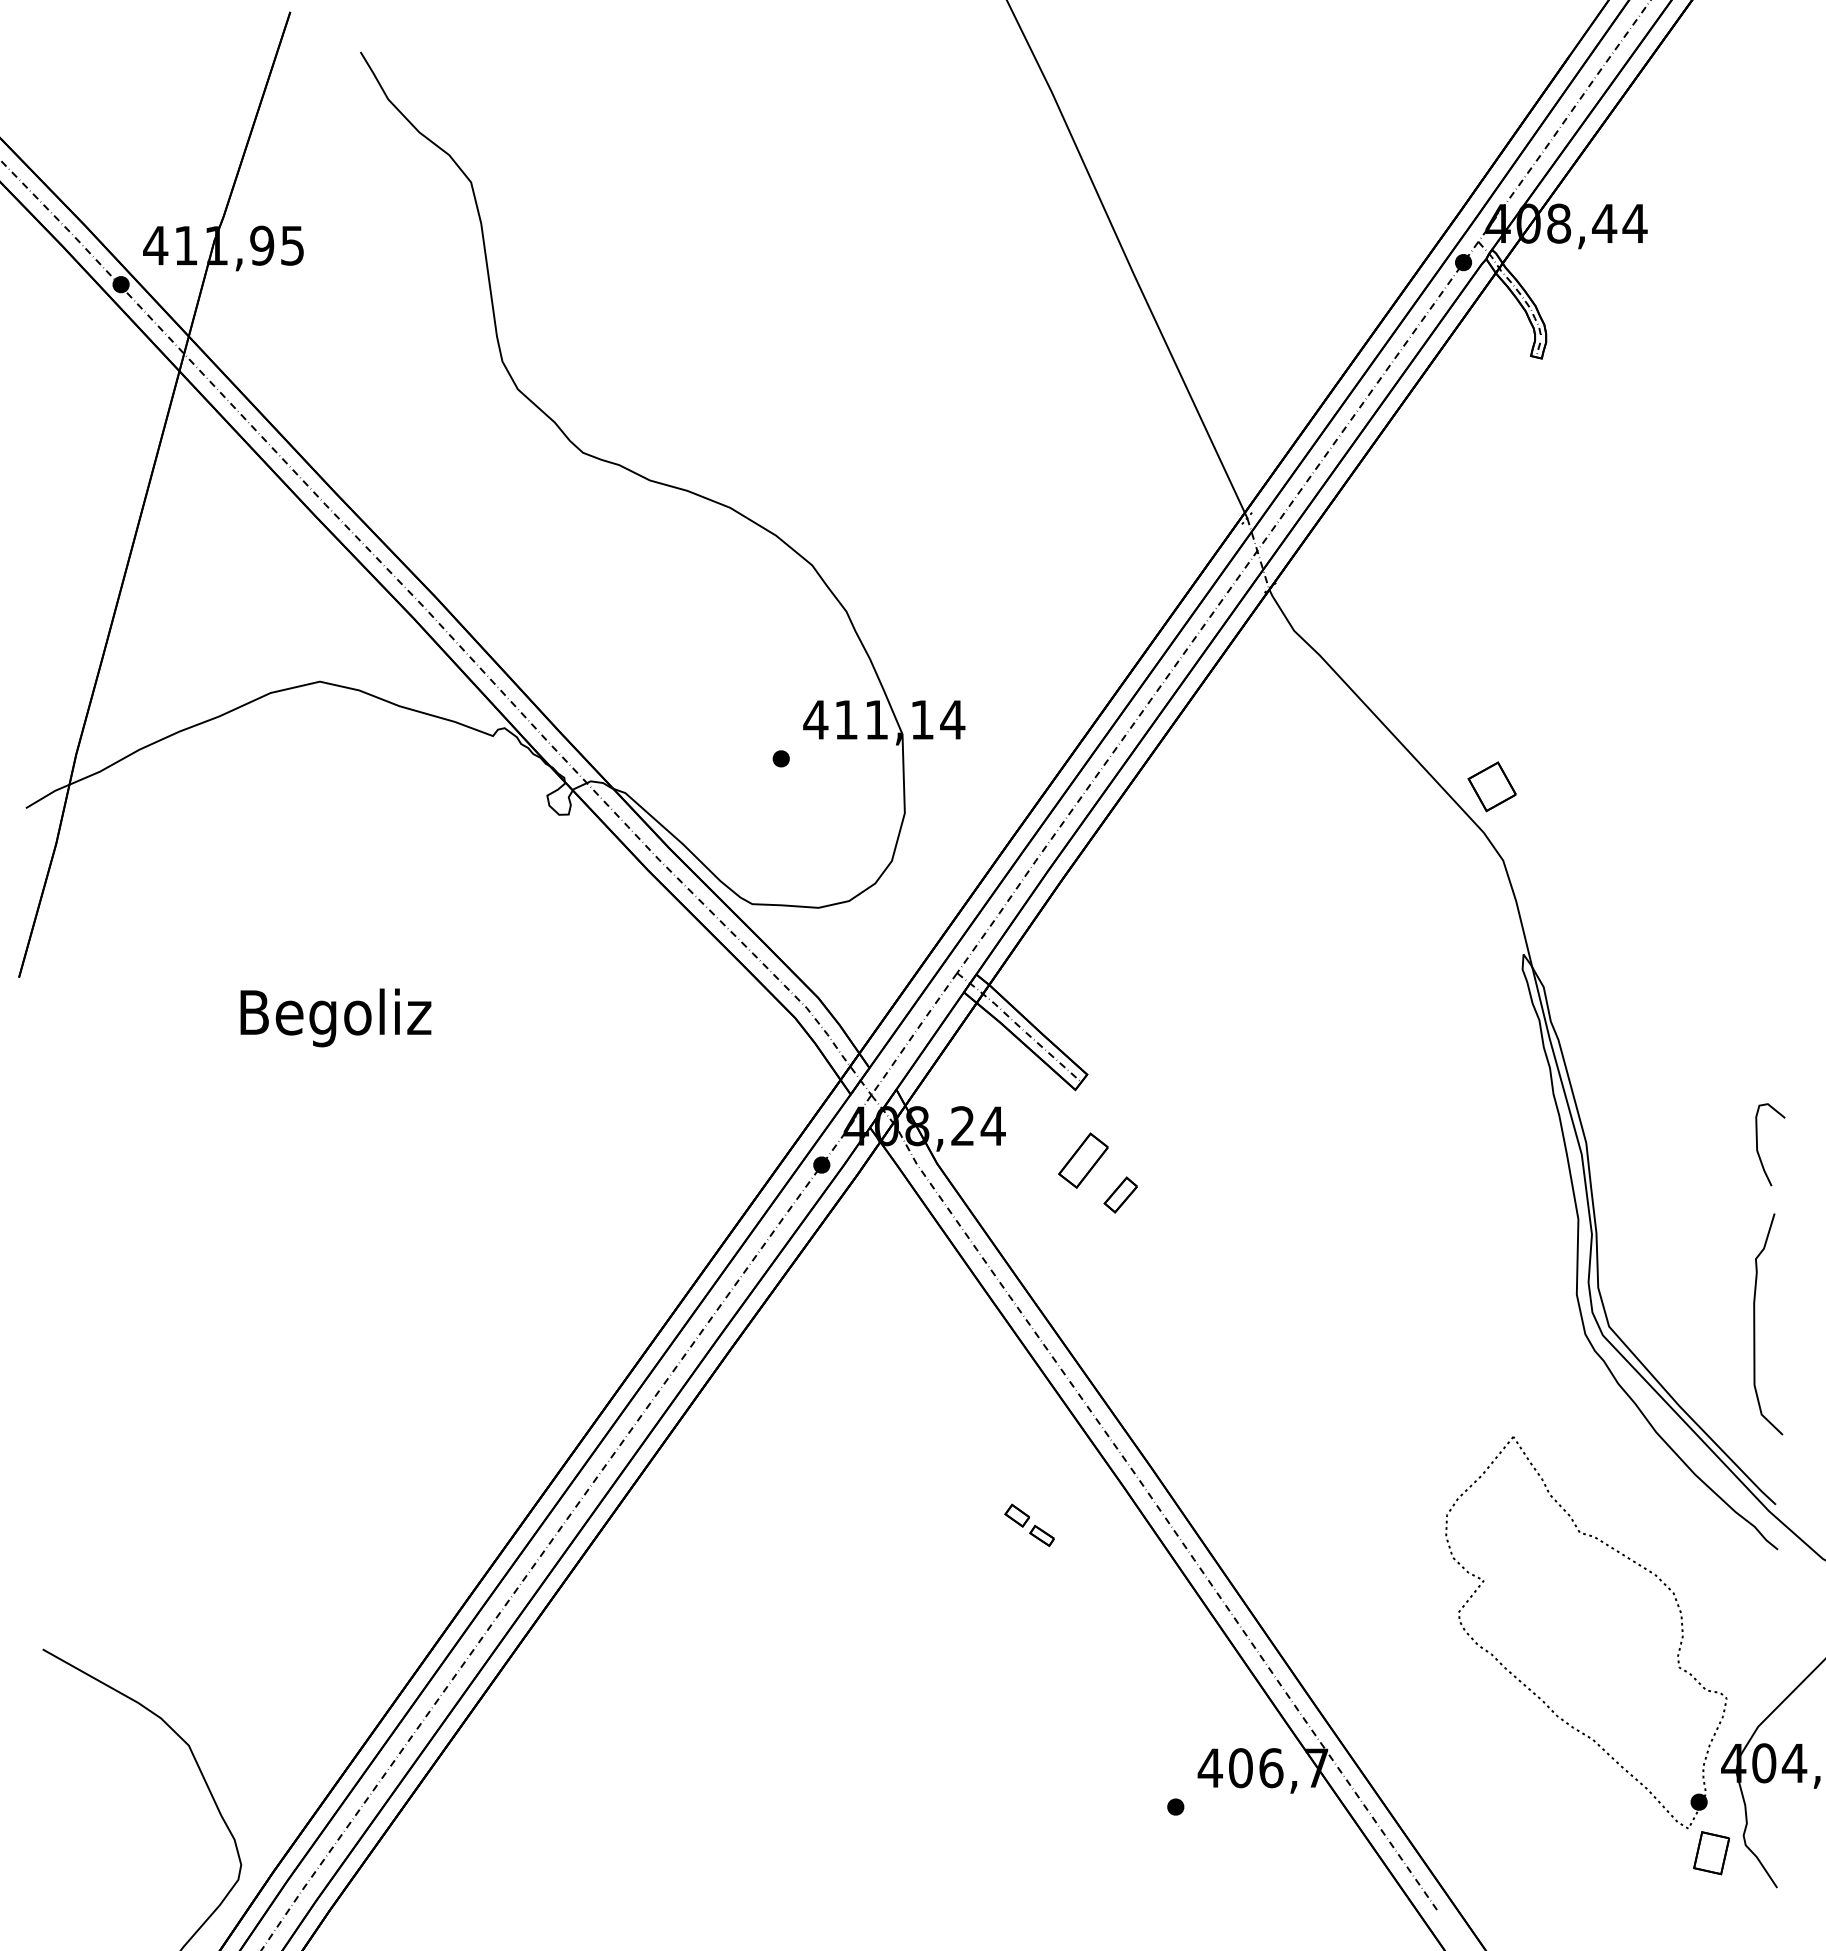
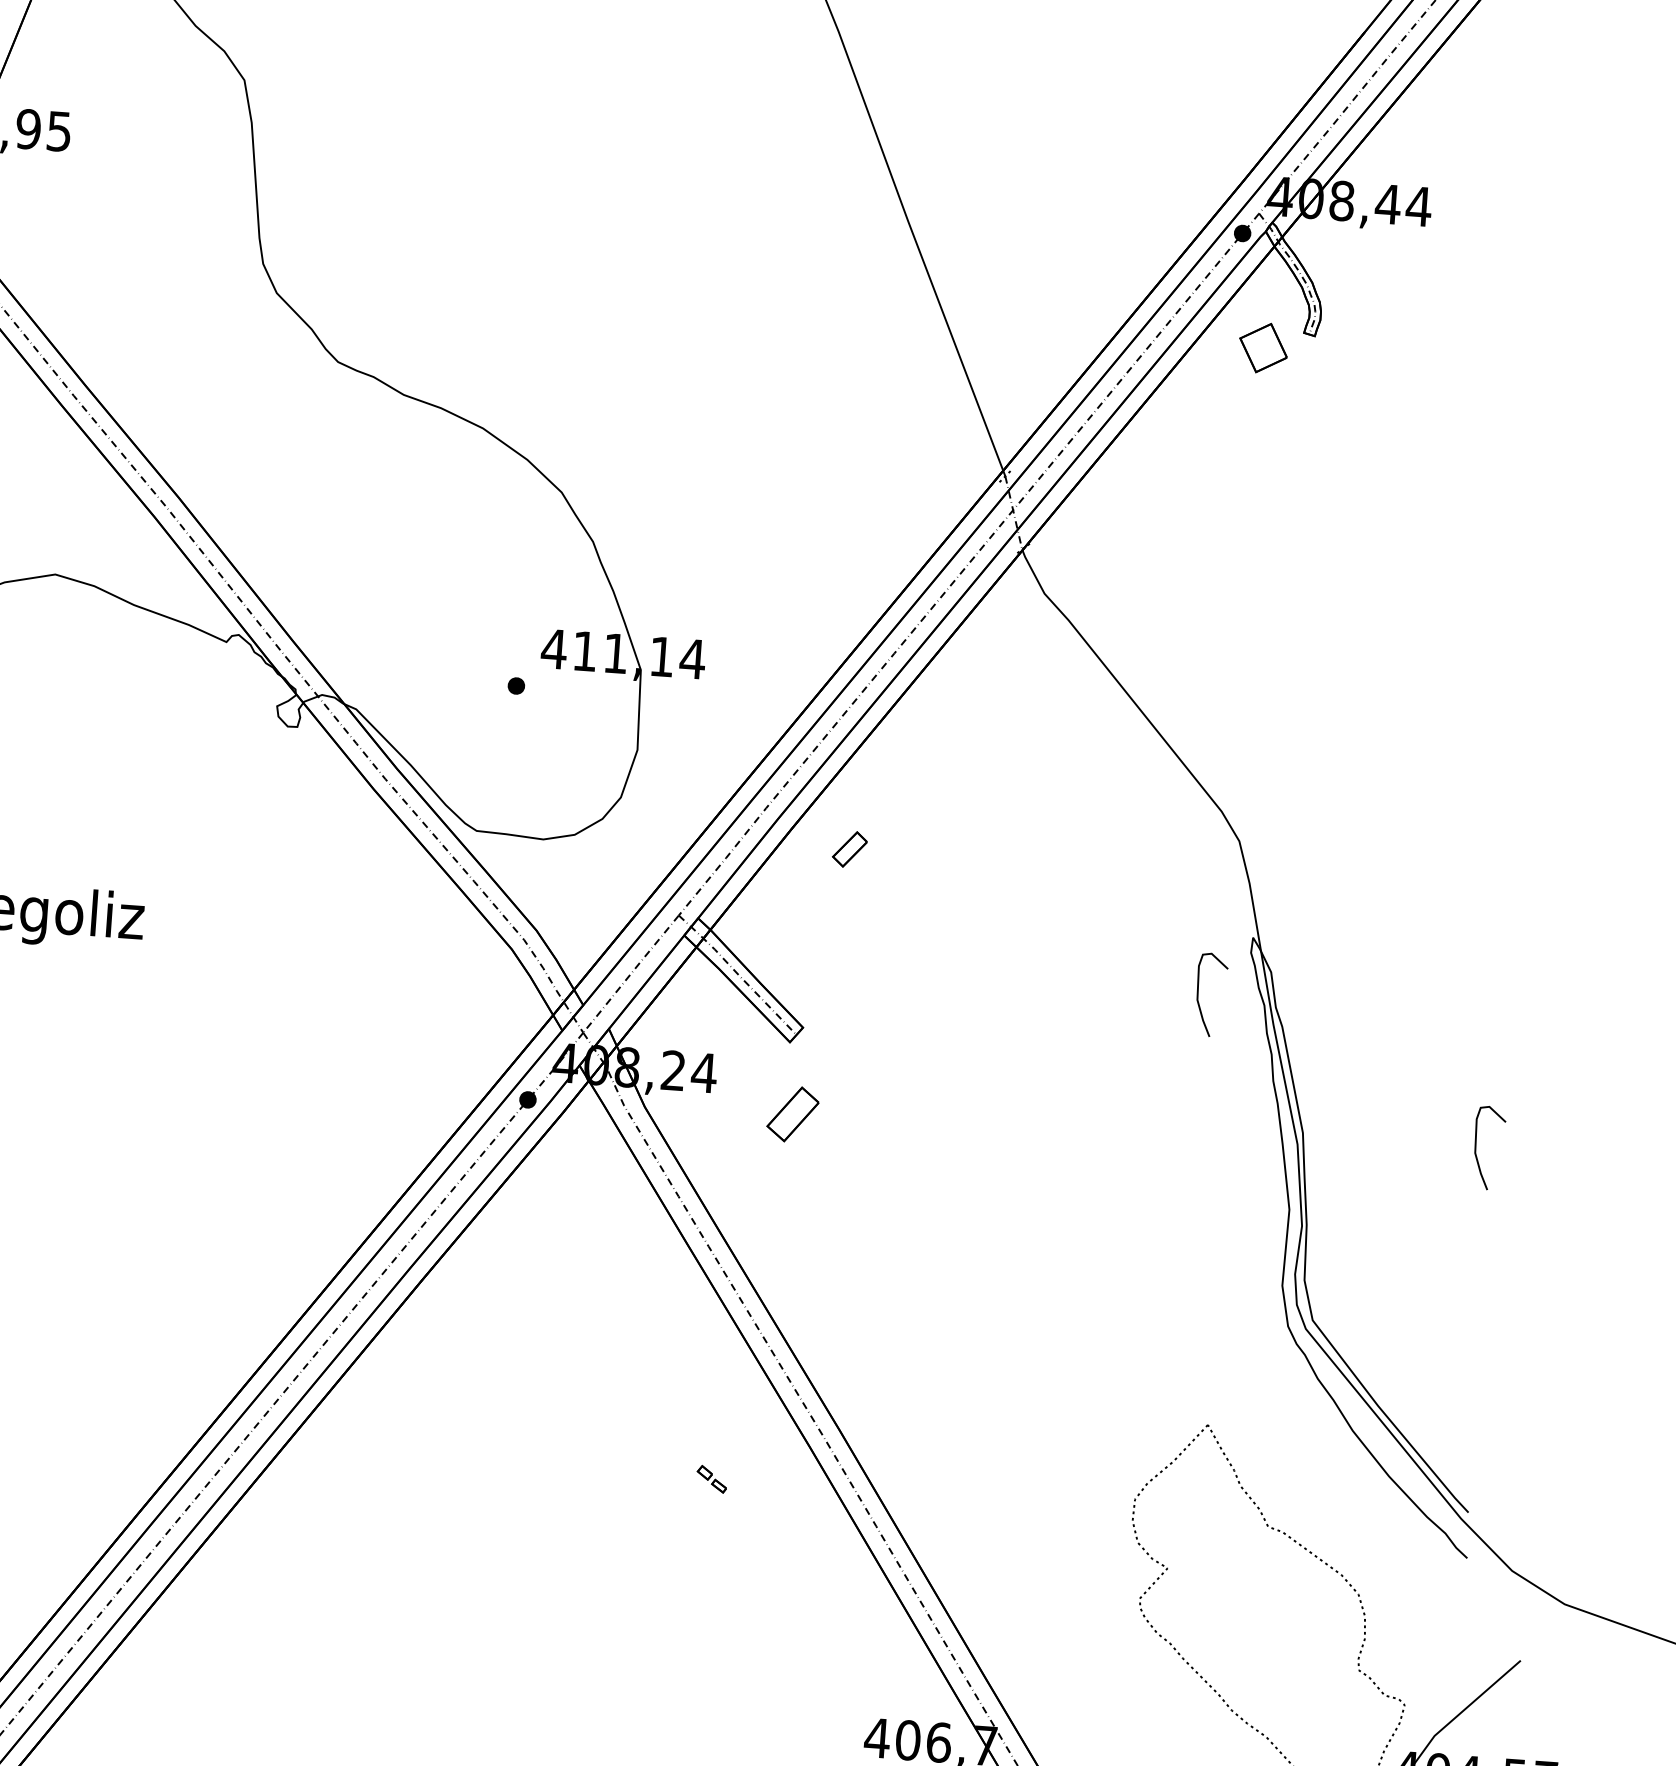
part: (1491, 786) -> (1262, 347), moved
curve: (1473, 1013) -> (1198, 993), added
part: (1120, 1194) -> (849, 848), moved
curve: (1755, 1324) -> (1460, 1328), removed
part: (1029, 1524) -> (712, 1478), size x0.6

